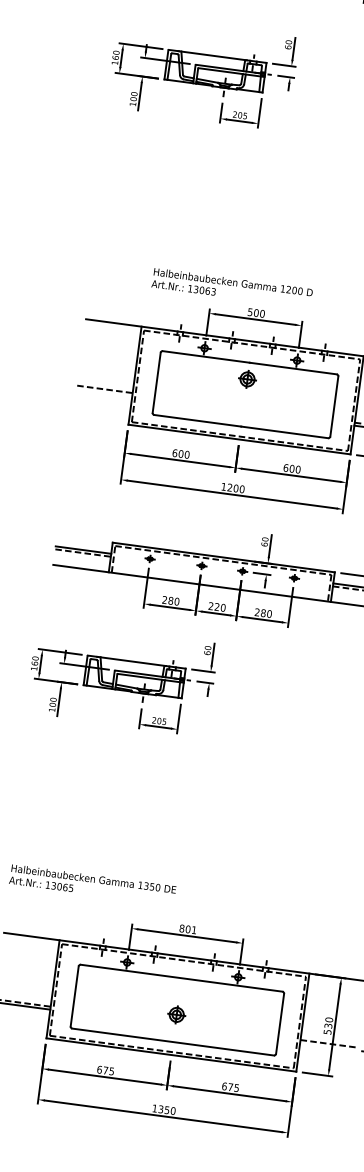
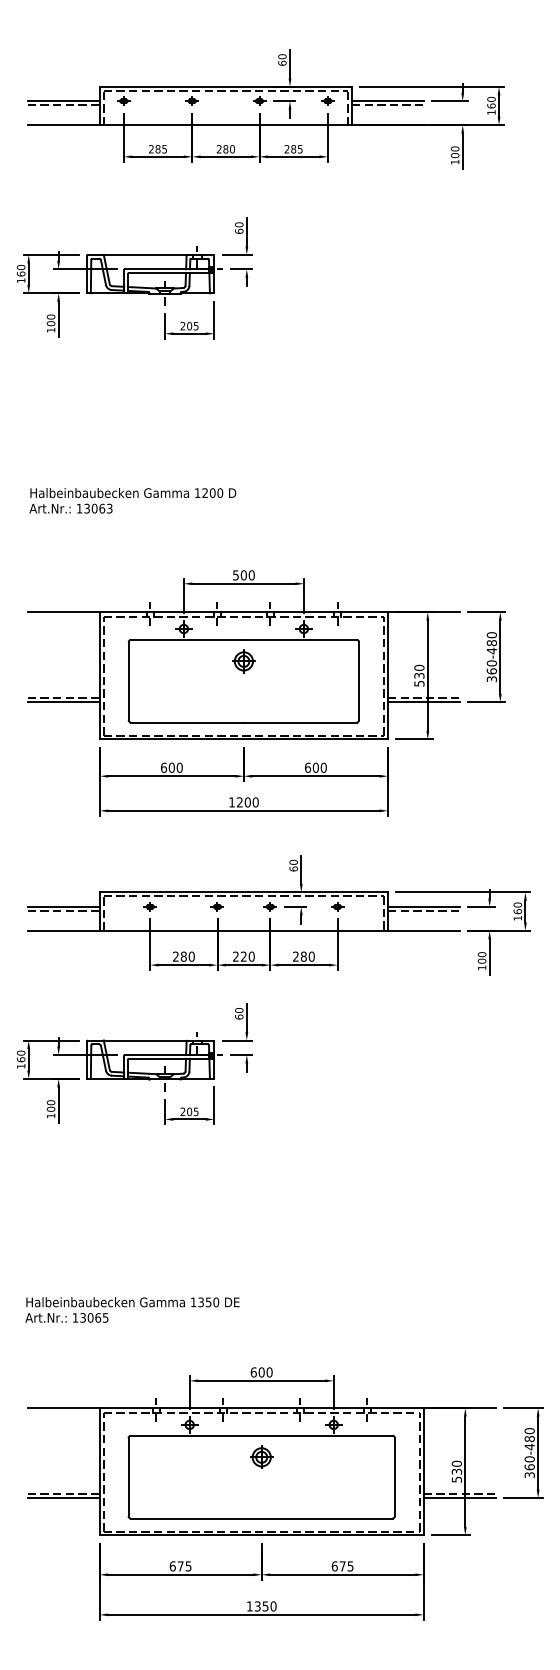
text: (231, 287) -> (132, 500), moved
line: (104, 392) -> (63, 702), added
text: (92, 884) -> (132, 1309), moved
text: (187, 929) -> (261, 1372), 801 -> 600
part: (176, 1014) -> (261, 1456), moved
line: (327, 1046) -> (459, 1498), added

